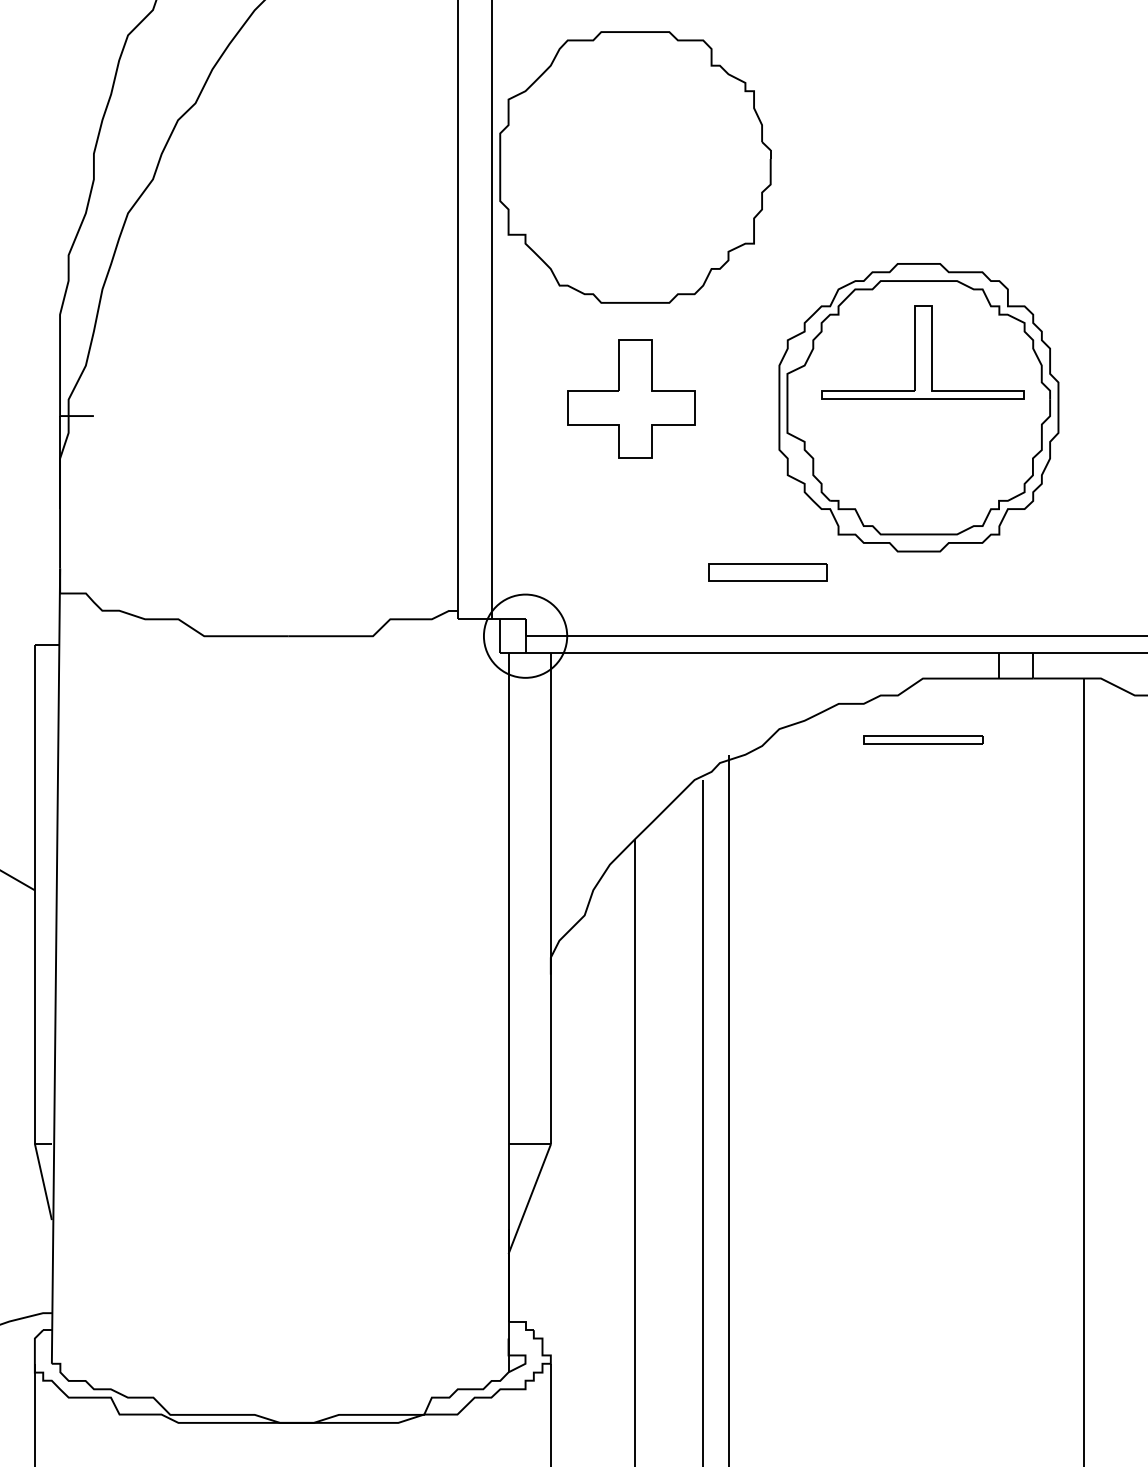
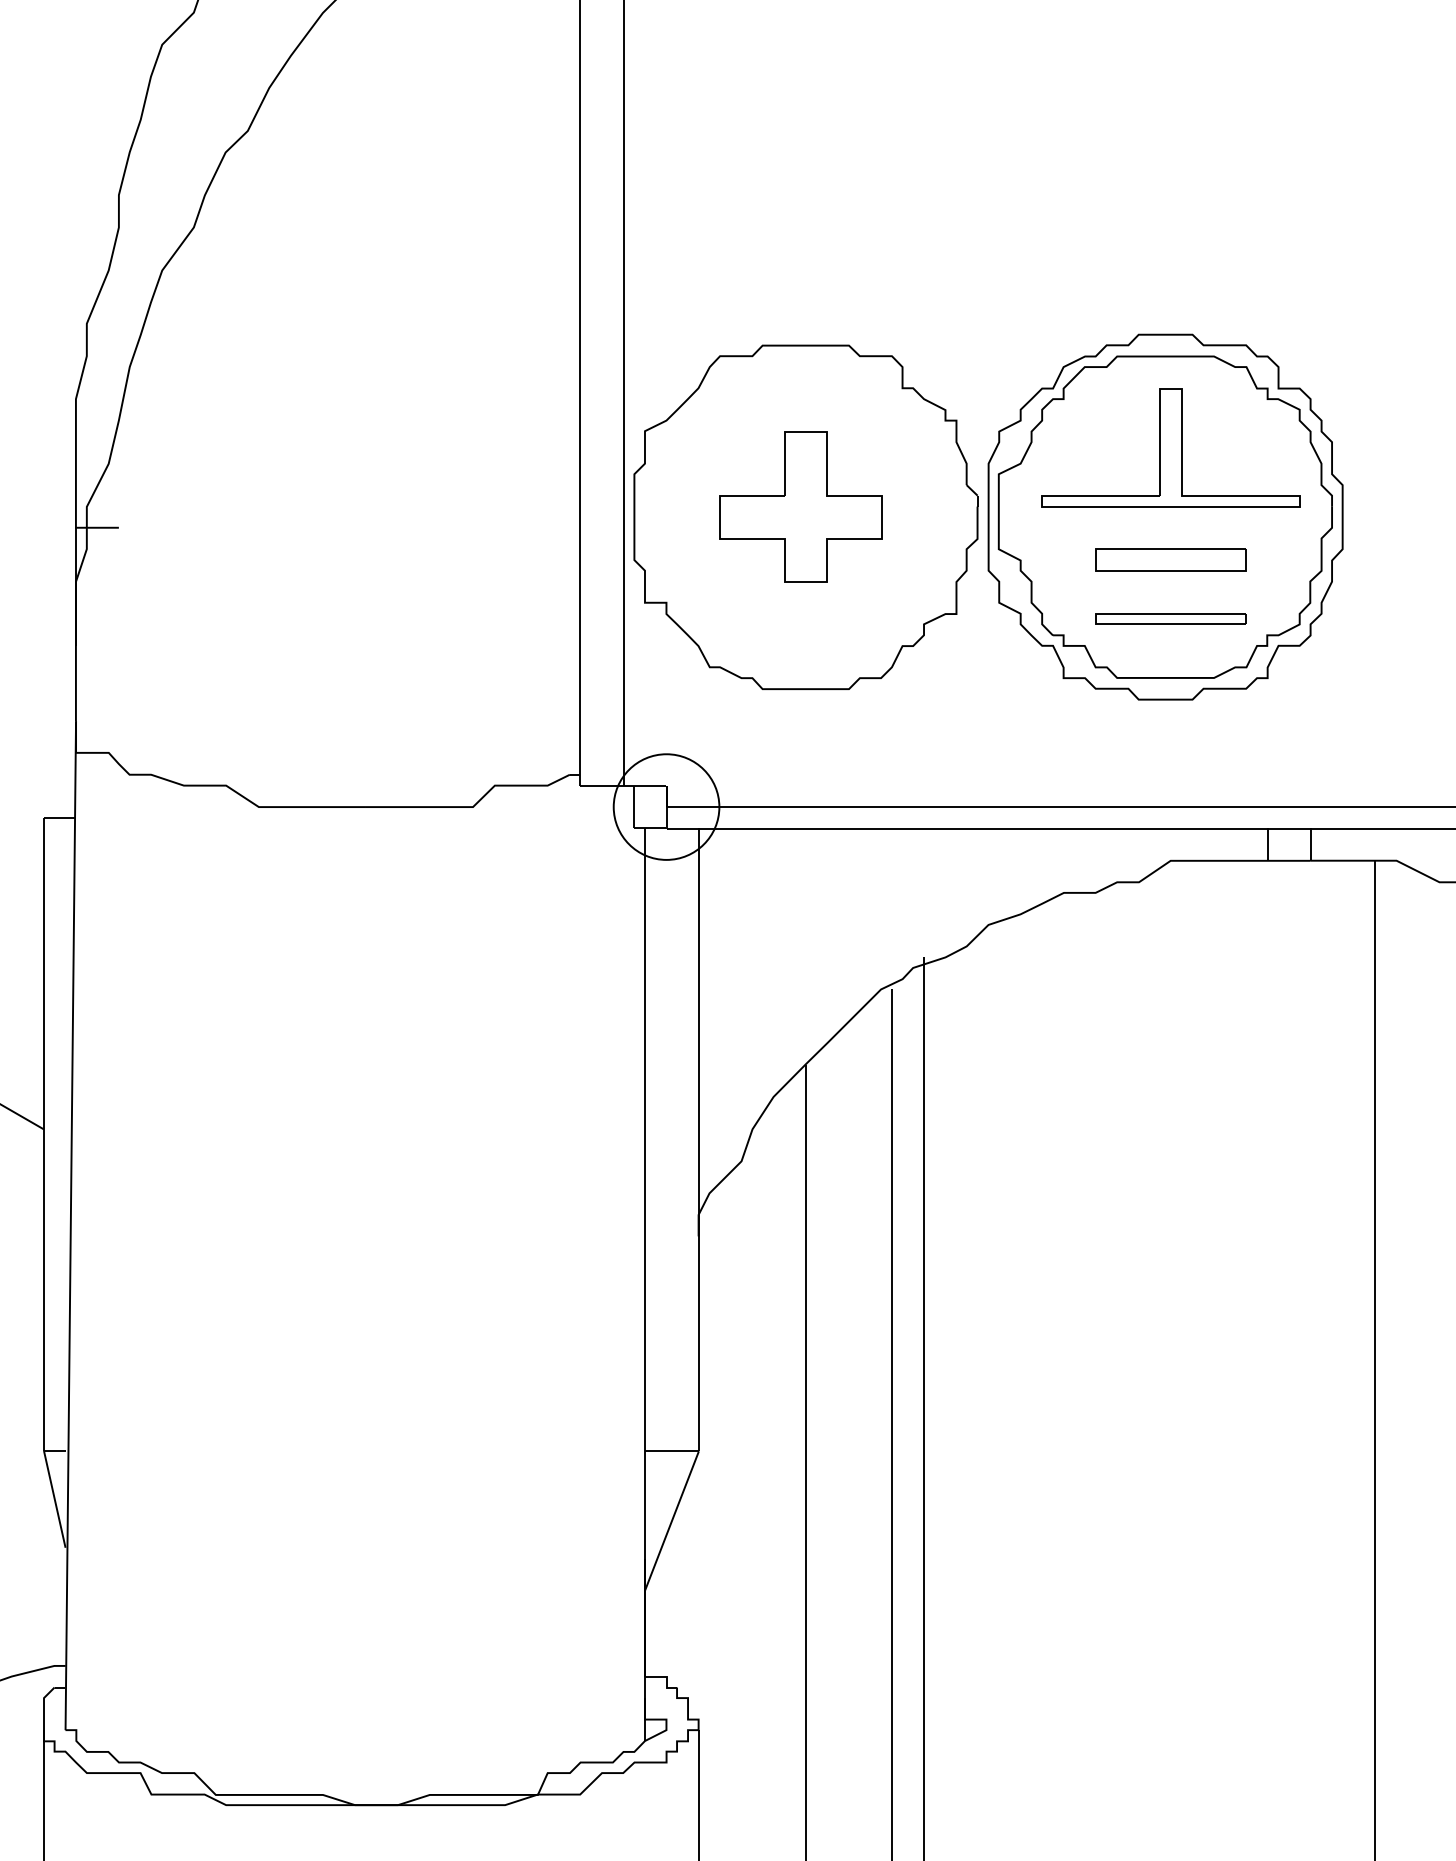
part: (635, 166) -> (805, 516), moved
part: (767, 571) -> (1170, 559), moved
part: (922, 739) -> (1170, 618), moved

